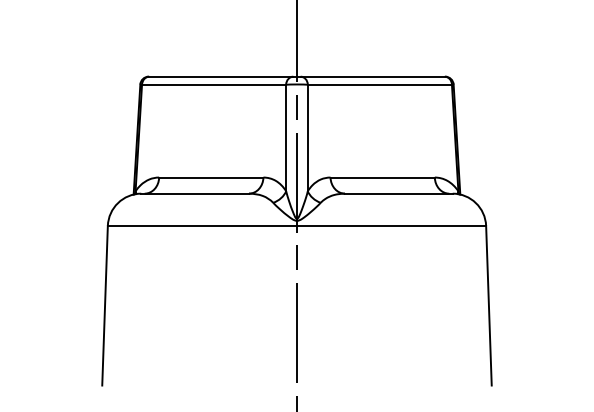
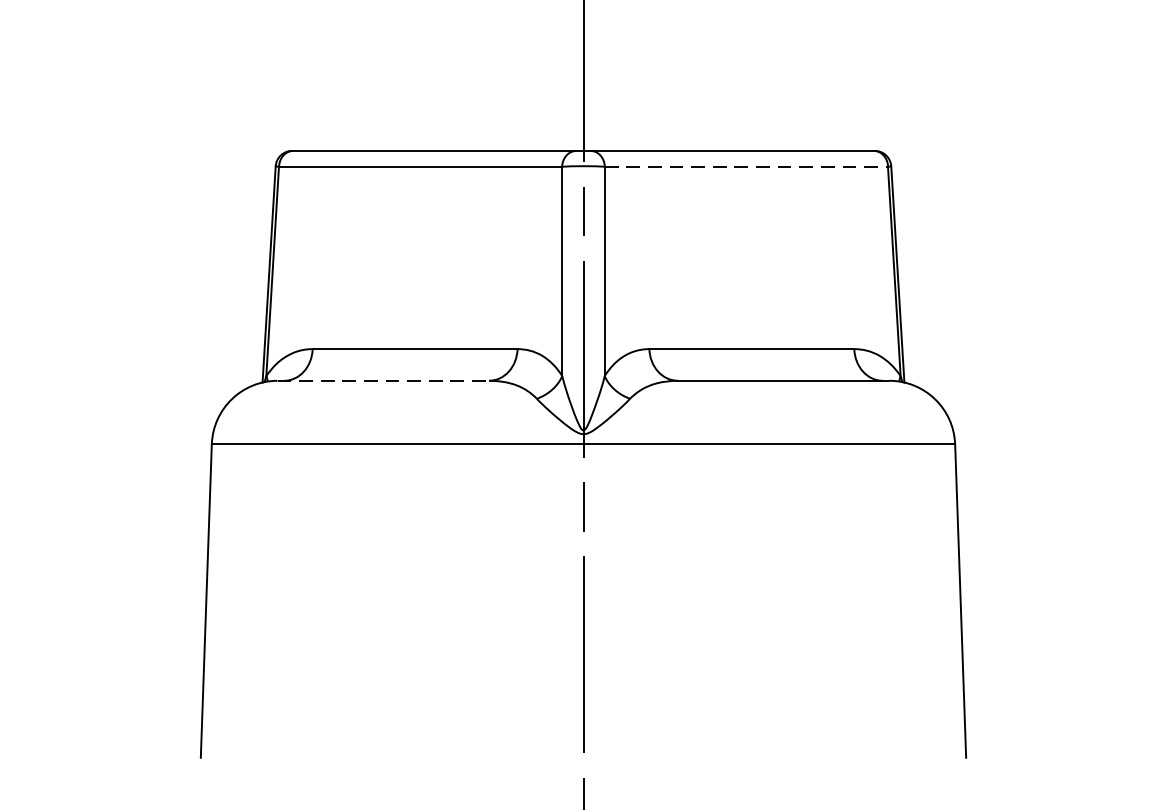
line: (380, 84) -> (747, 166), solid -> dashed
line: (195, 193) -> (384, 380), solid -> dashed

